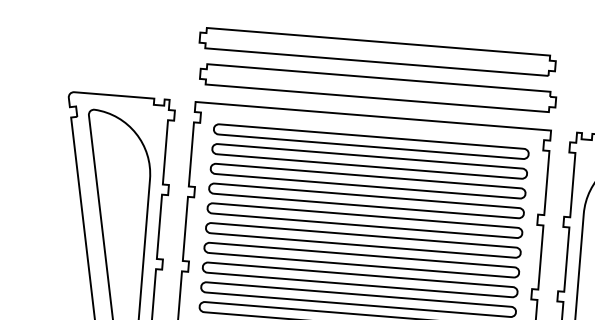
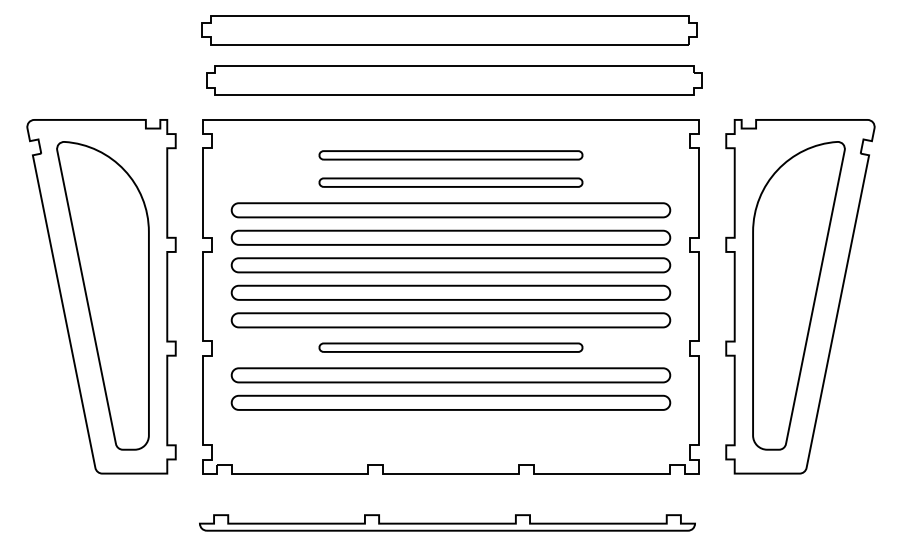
part: (370, 141) -> (450, 155), size x0.6
part: (369, 161) -> (450, 182), size x0.6
part: (359, 279) -> (450, 347), size x0.6

